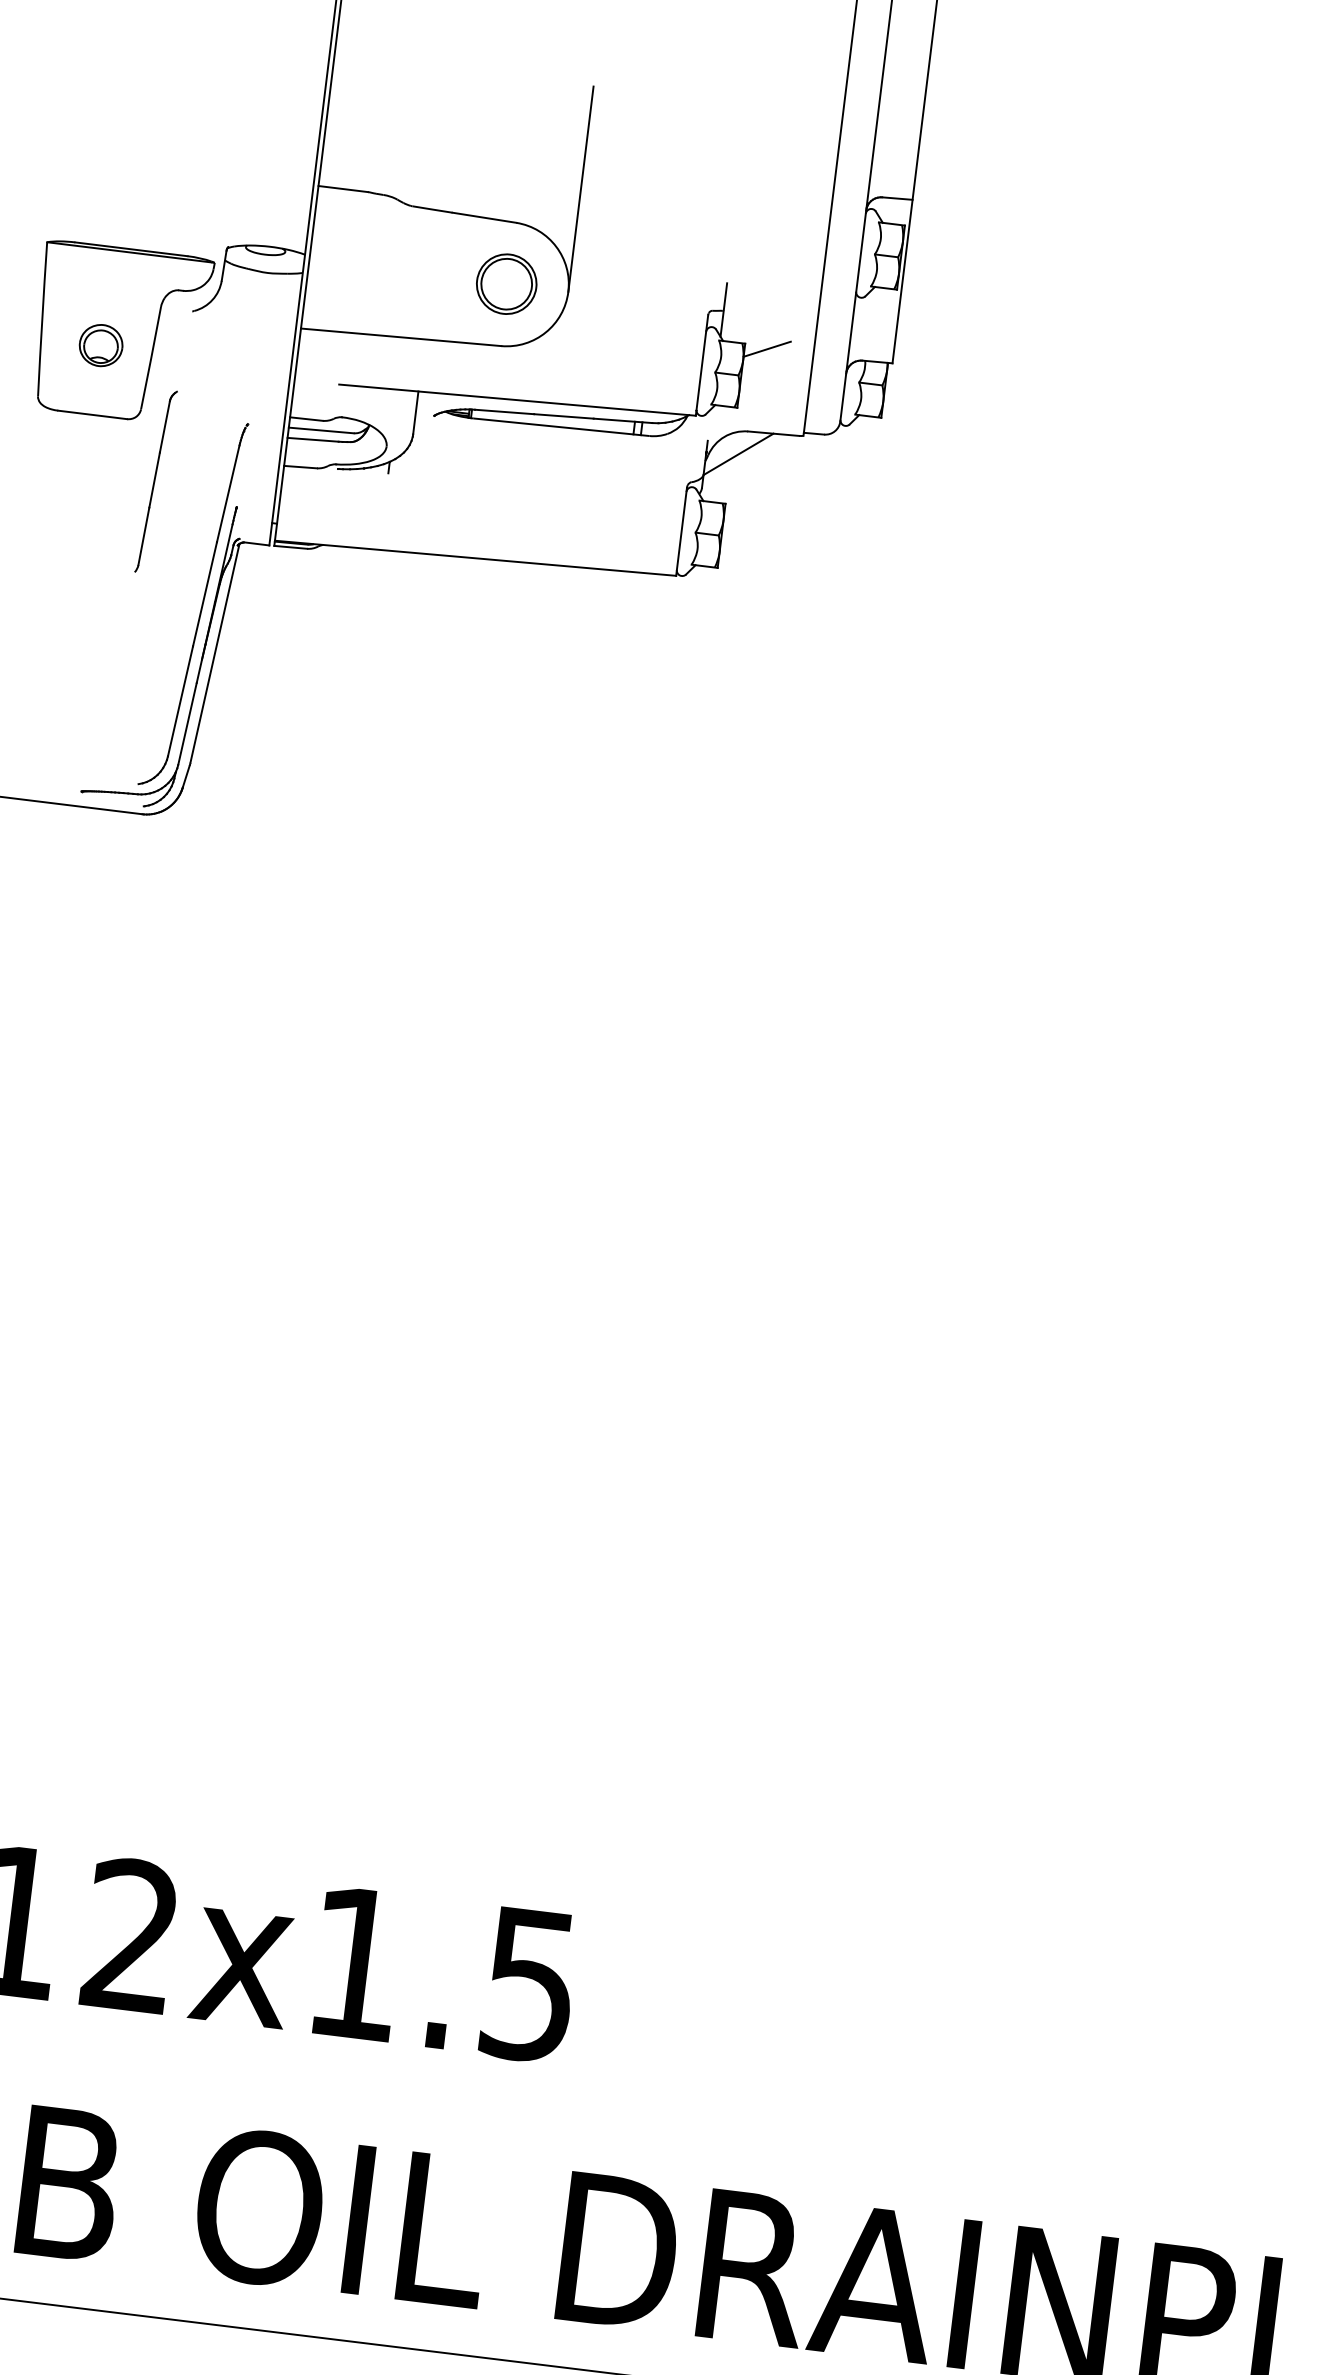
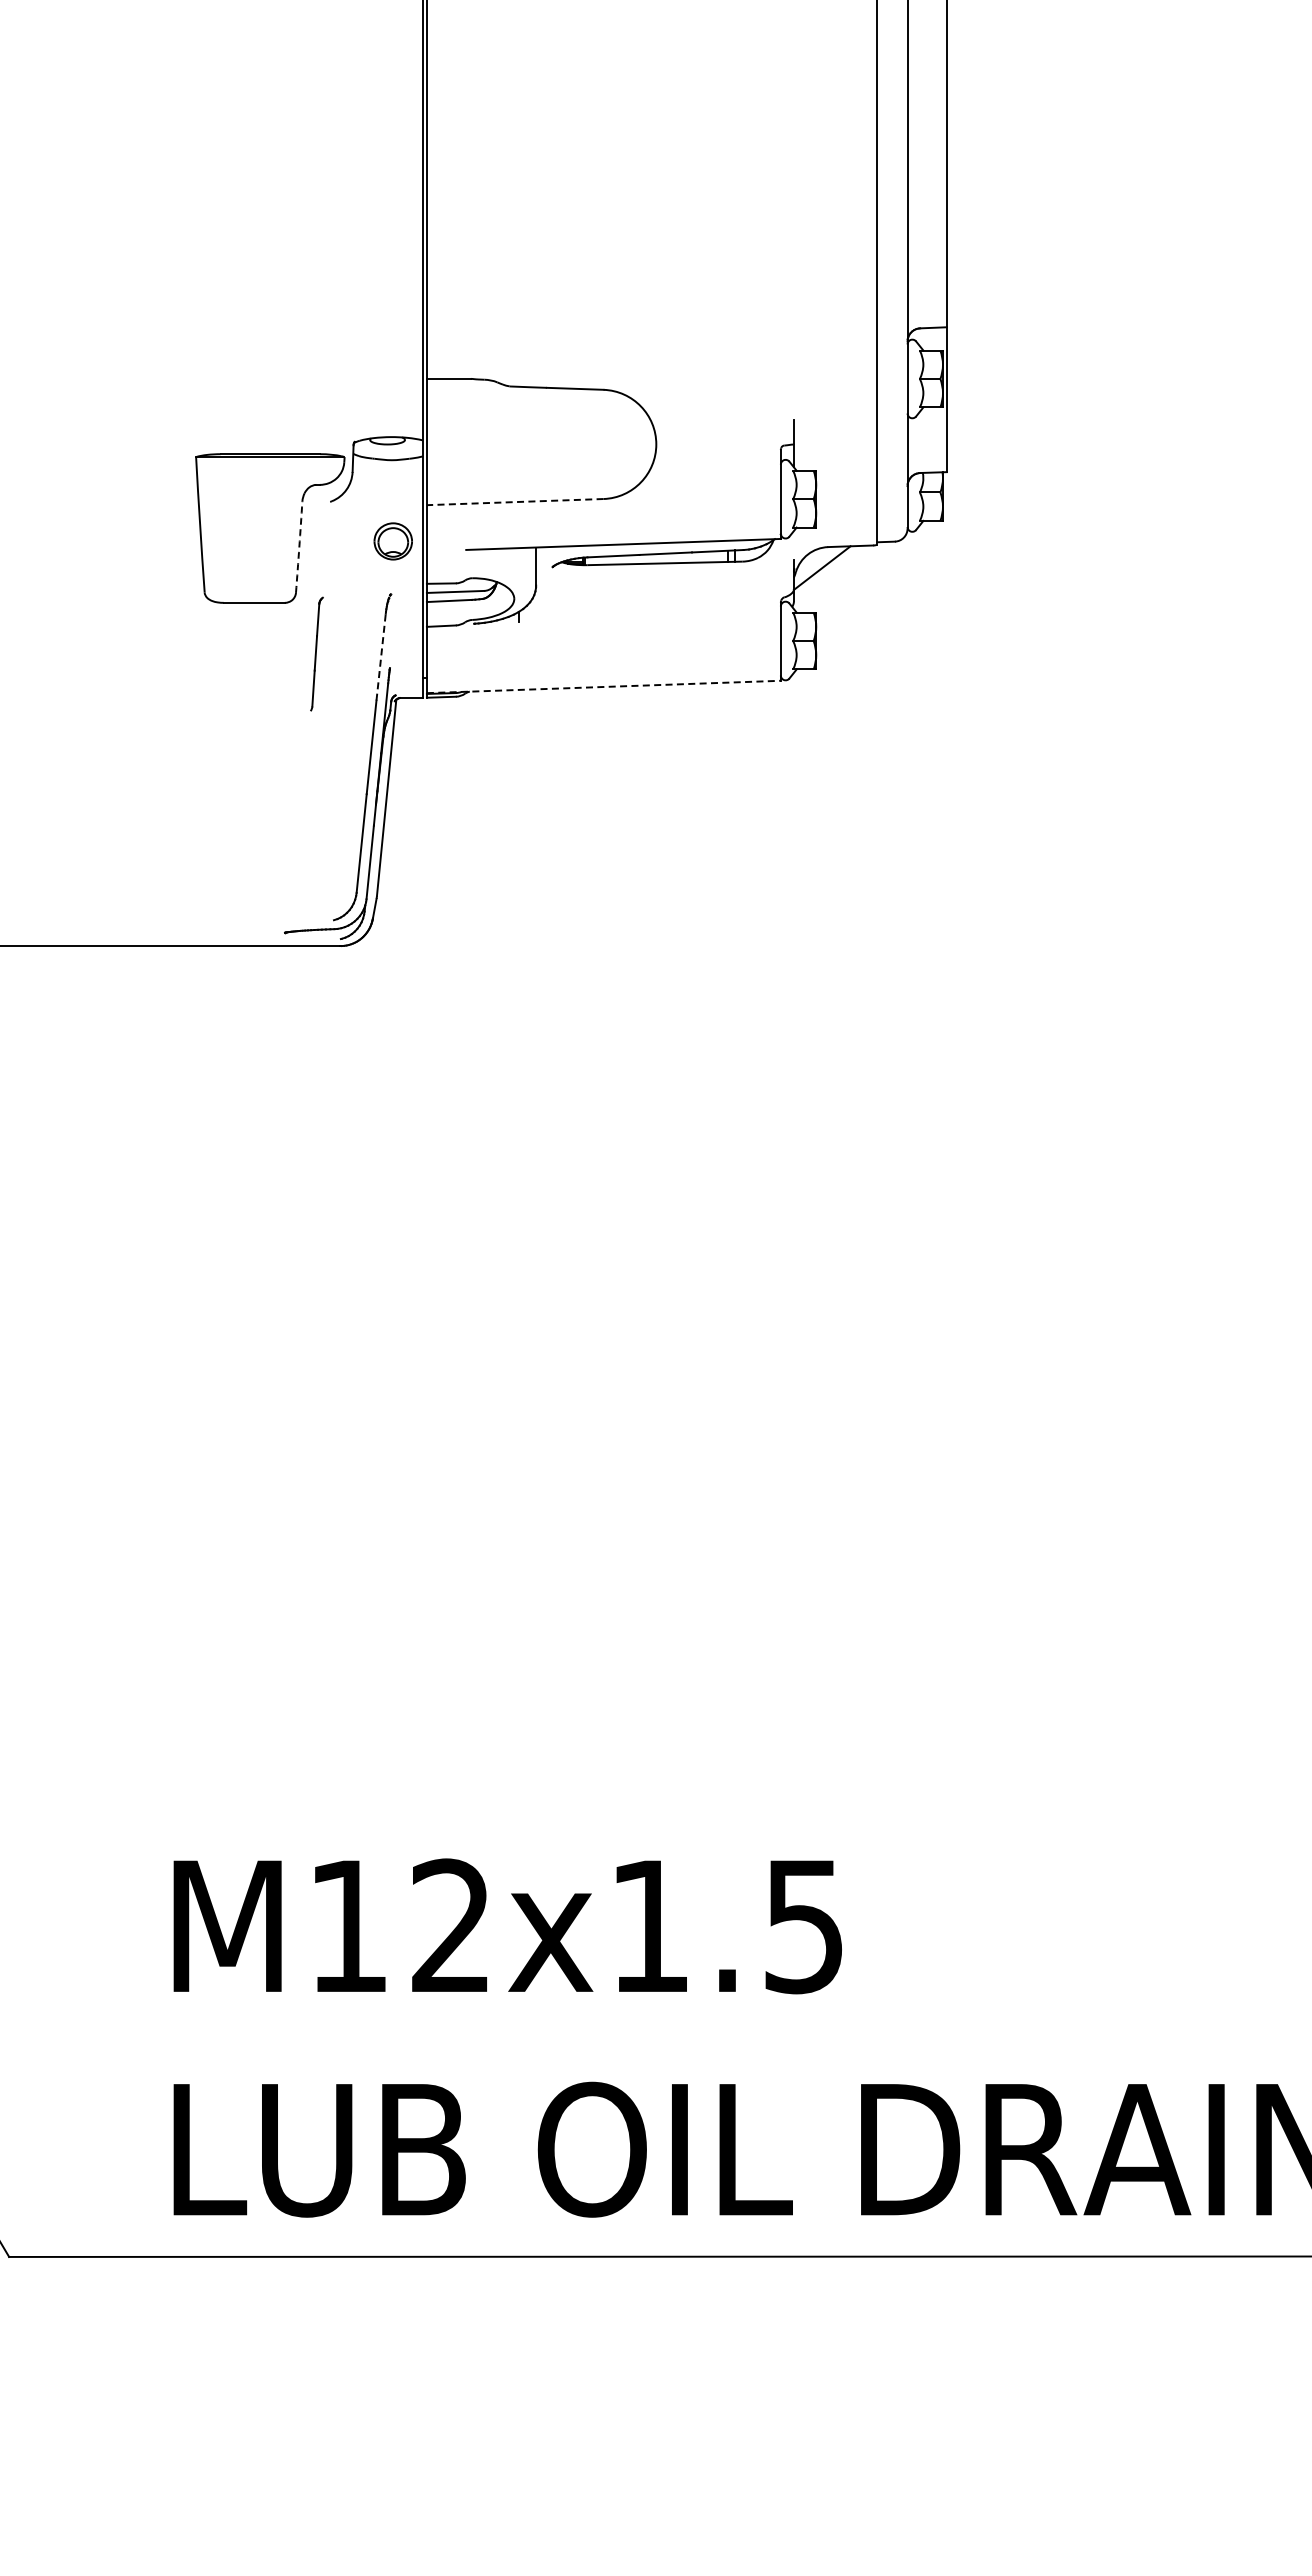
line: (581, 189) -> (656, 353), removed
part: (506, 284) -> (601, 444), removed
line: (400, 337) -> (514, 502), solid -> dashed
part: (100, 345) -> (392, 541), moved
line: (766, 349) -> (835, 473), removed
arc: (151, 358) -> (299, 547), solid -> dashed
part: (155, 480) -> (316, 653), size x0.7
line: (228, 494) -> (381, 657), solid -> dashed
line: (476, 557) -> (604, 686), solid -> dashed

